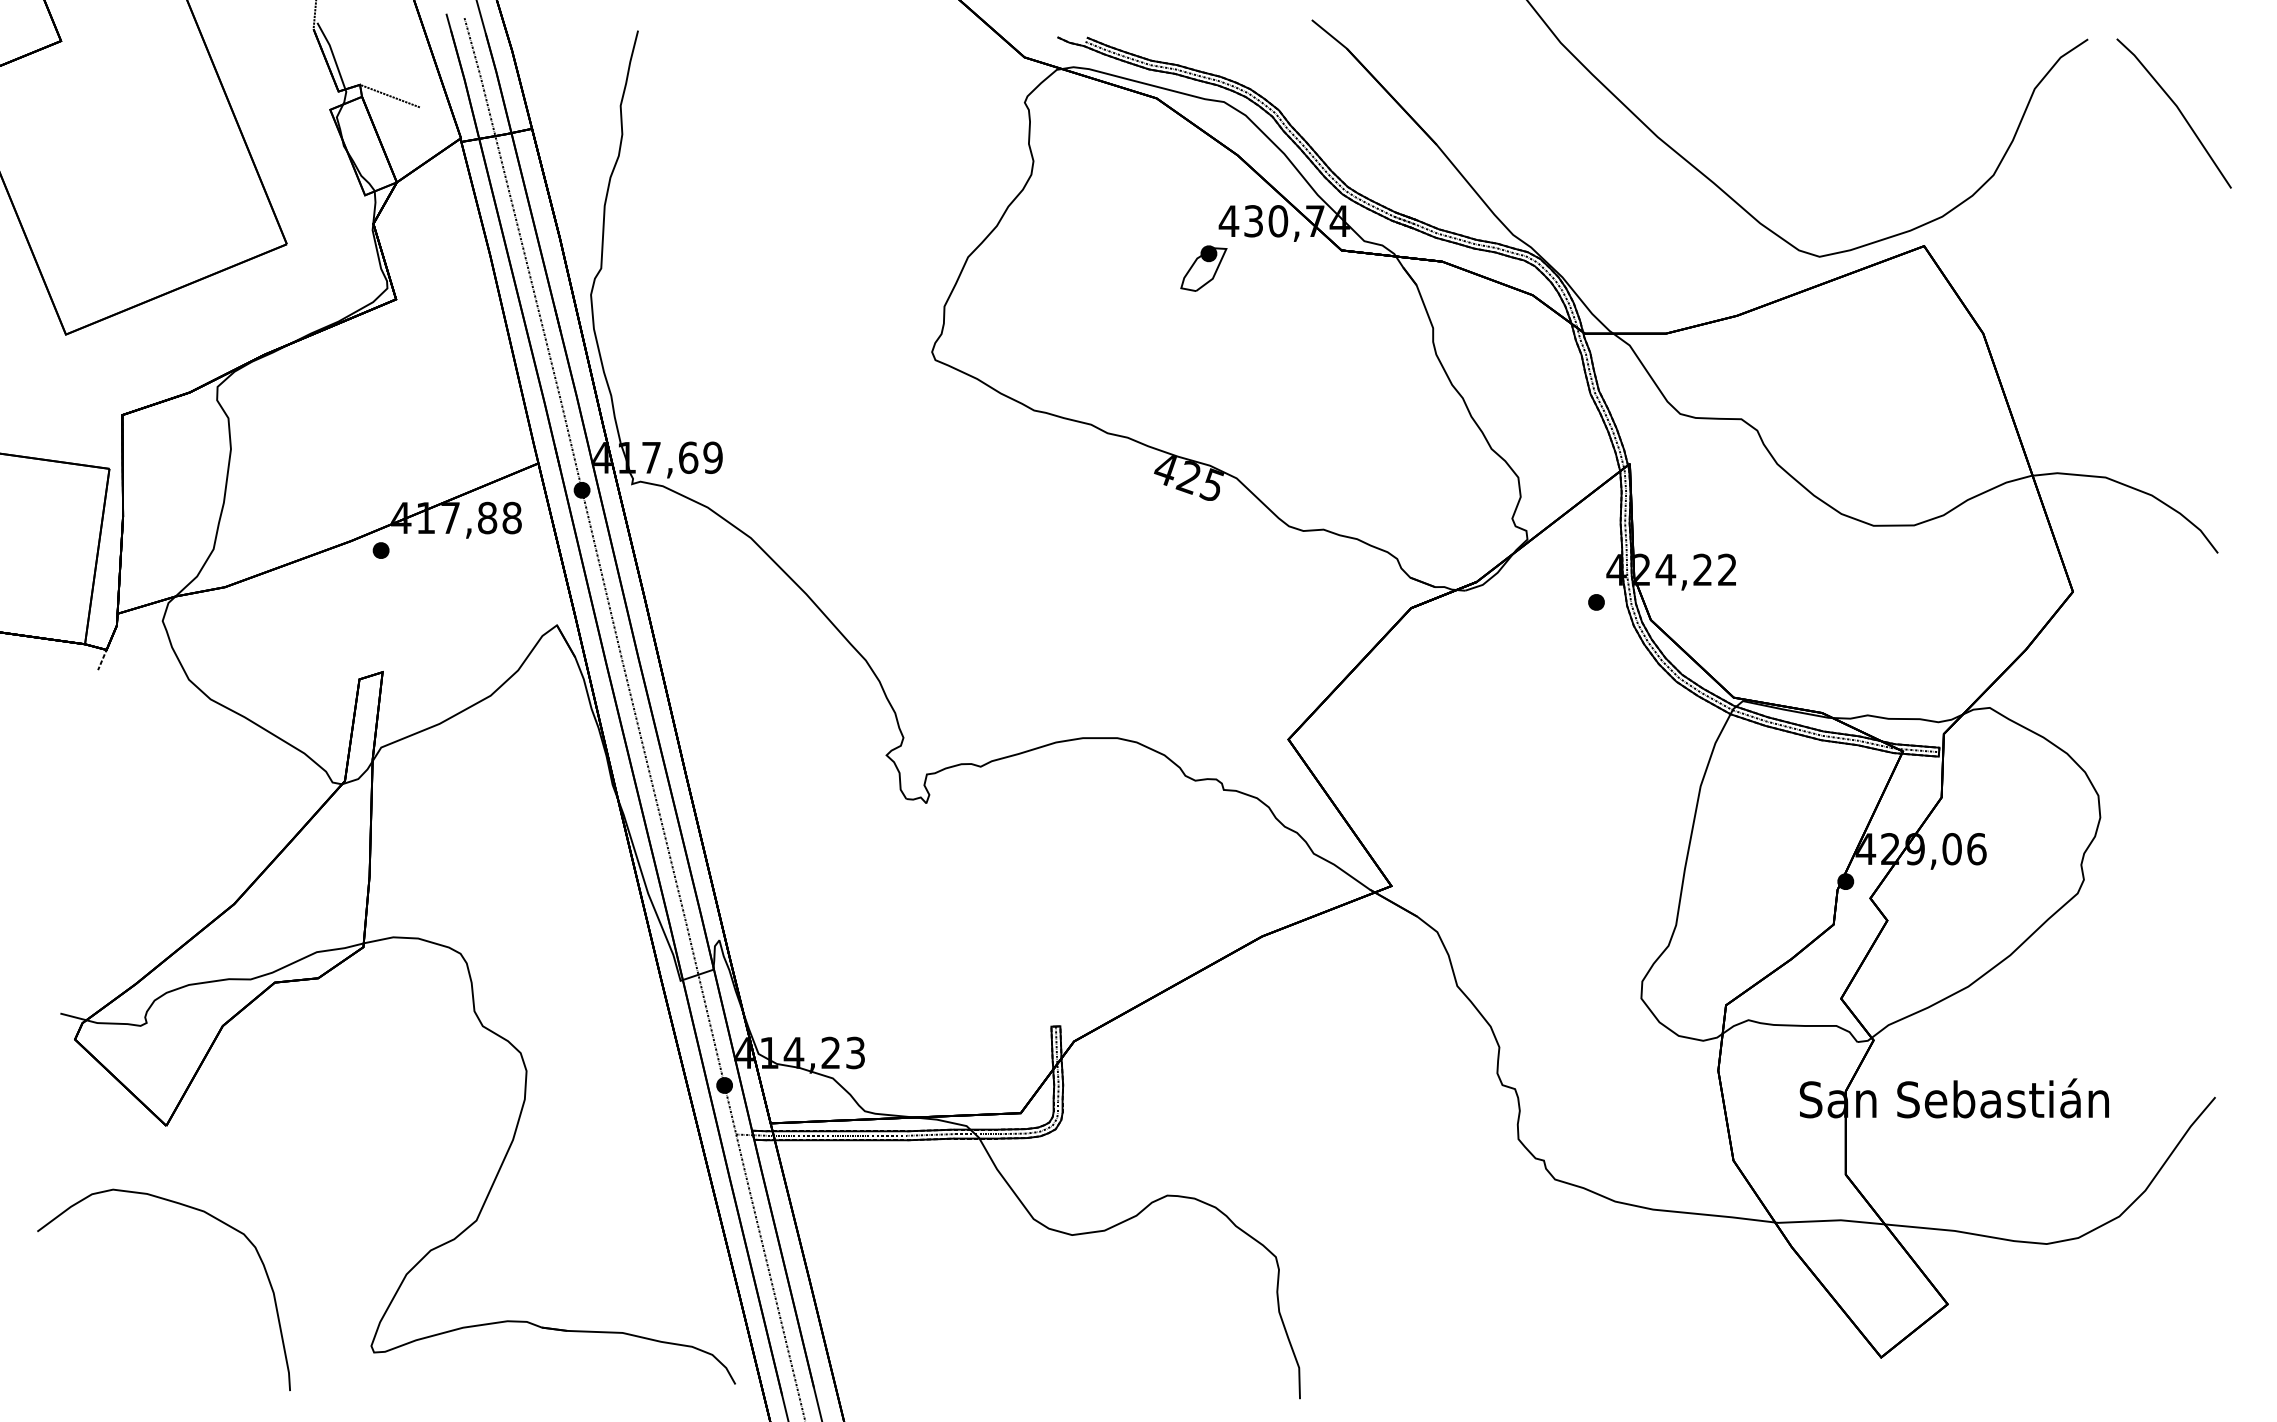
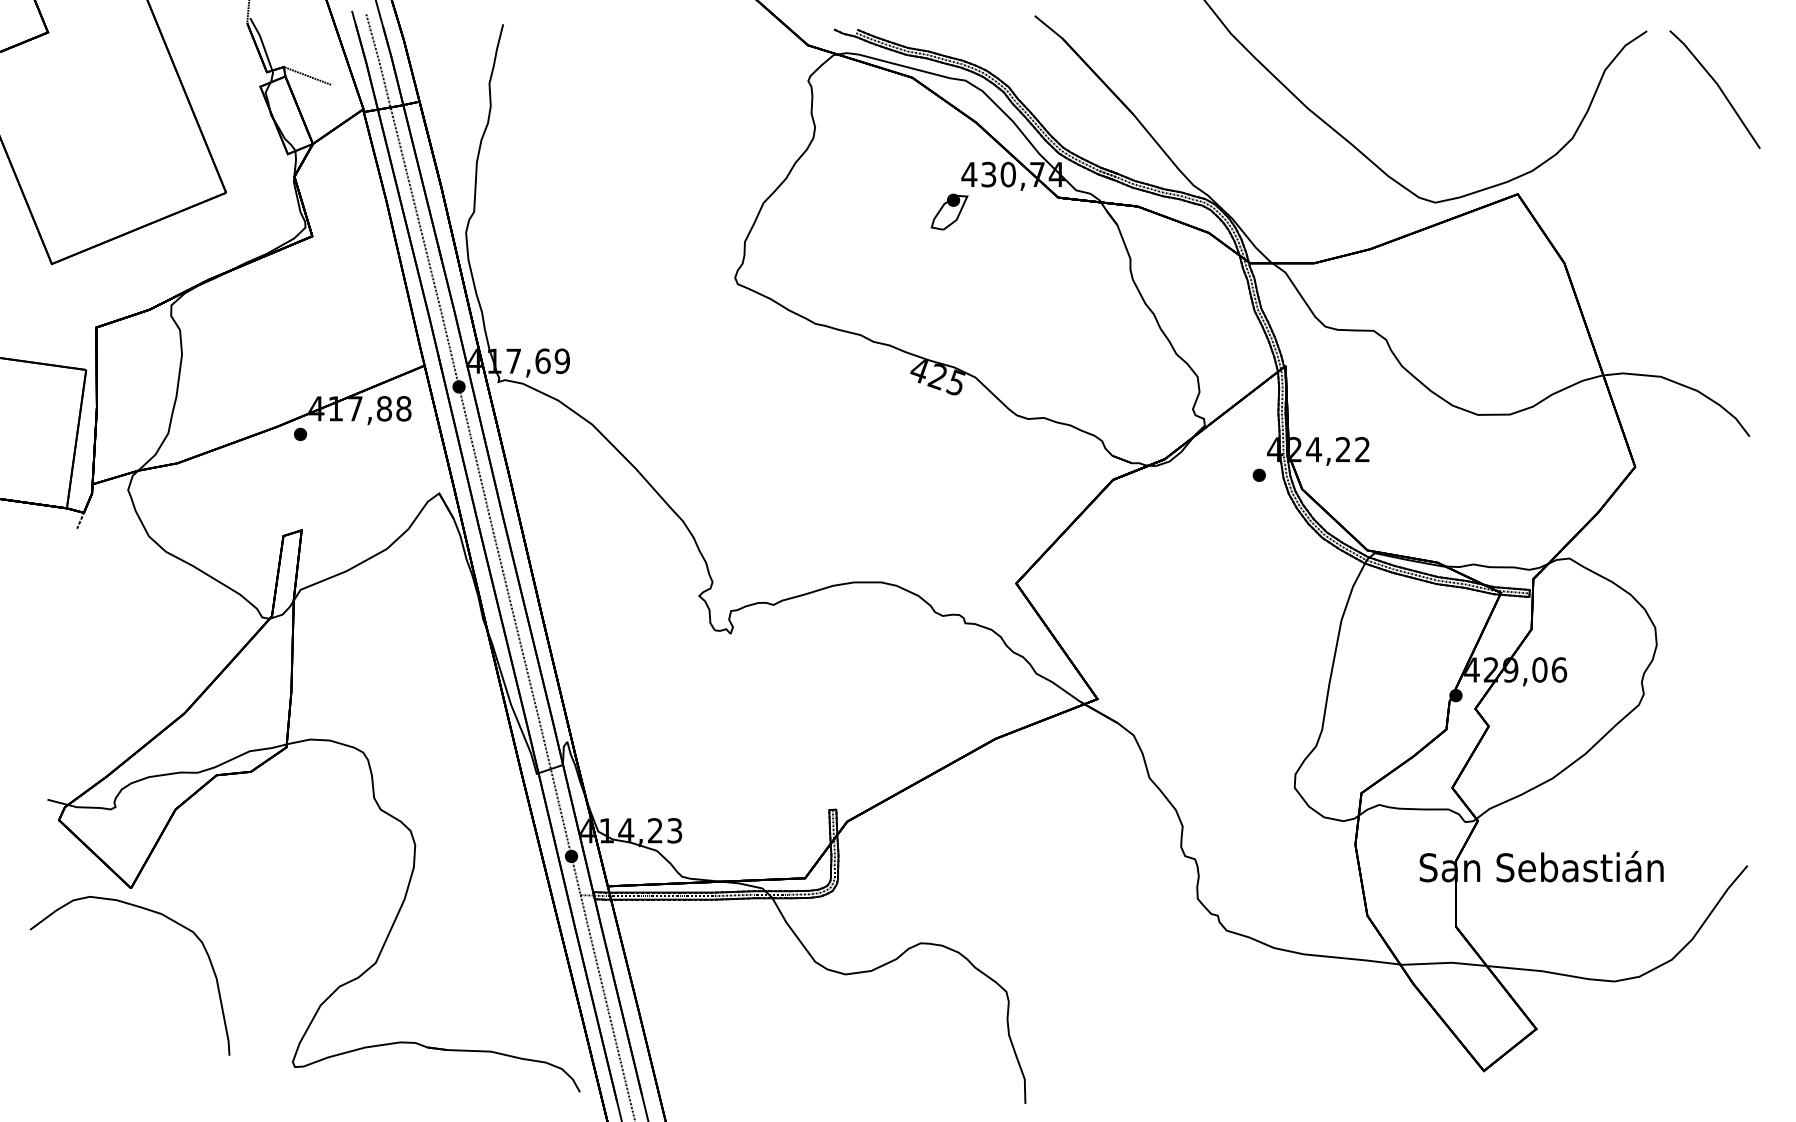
curve: (190, 1208) -> (150, 911), moved

